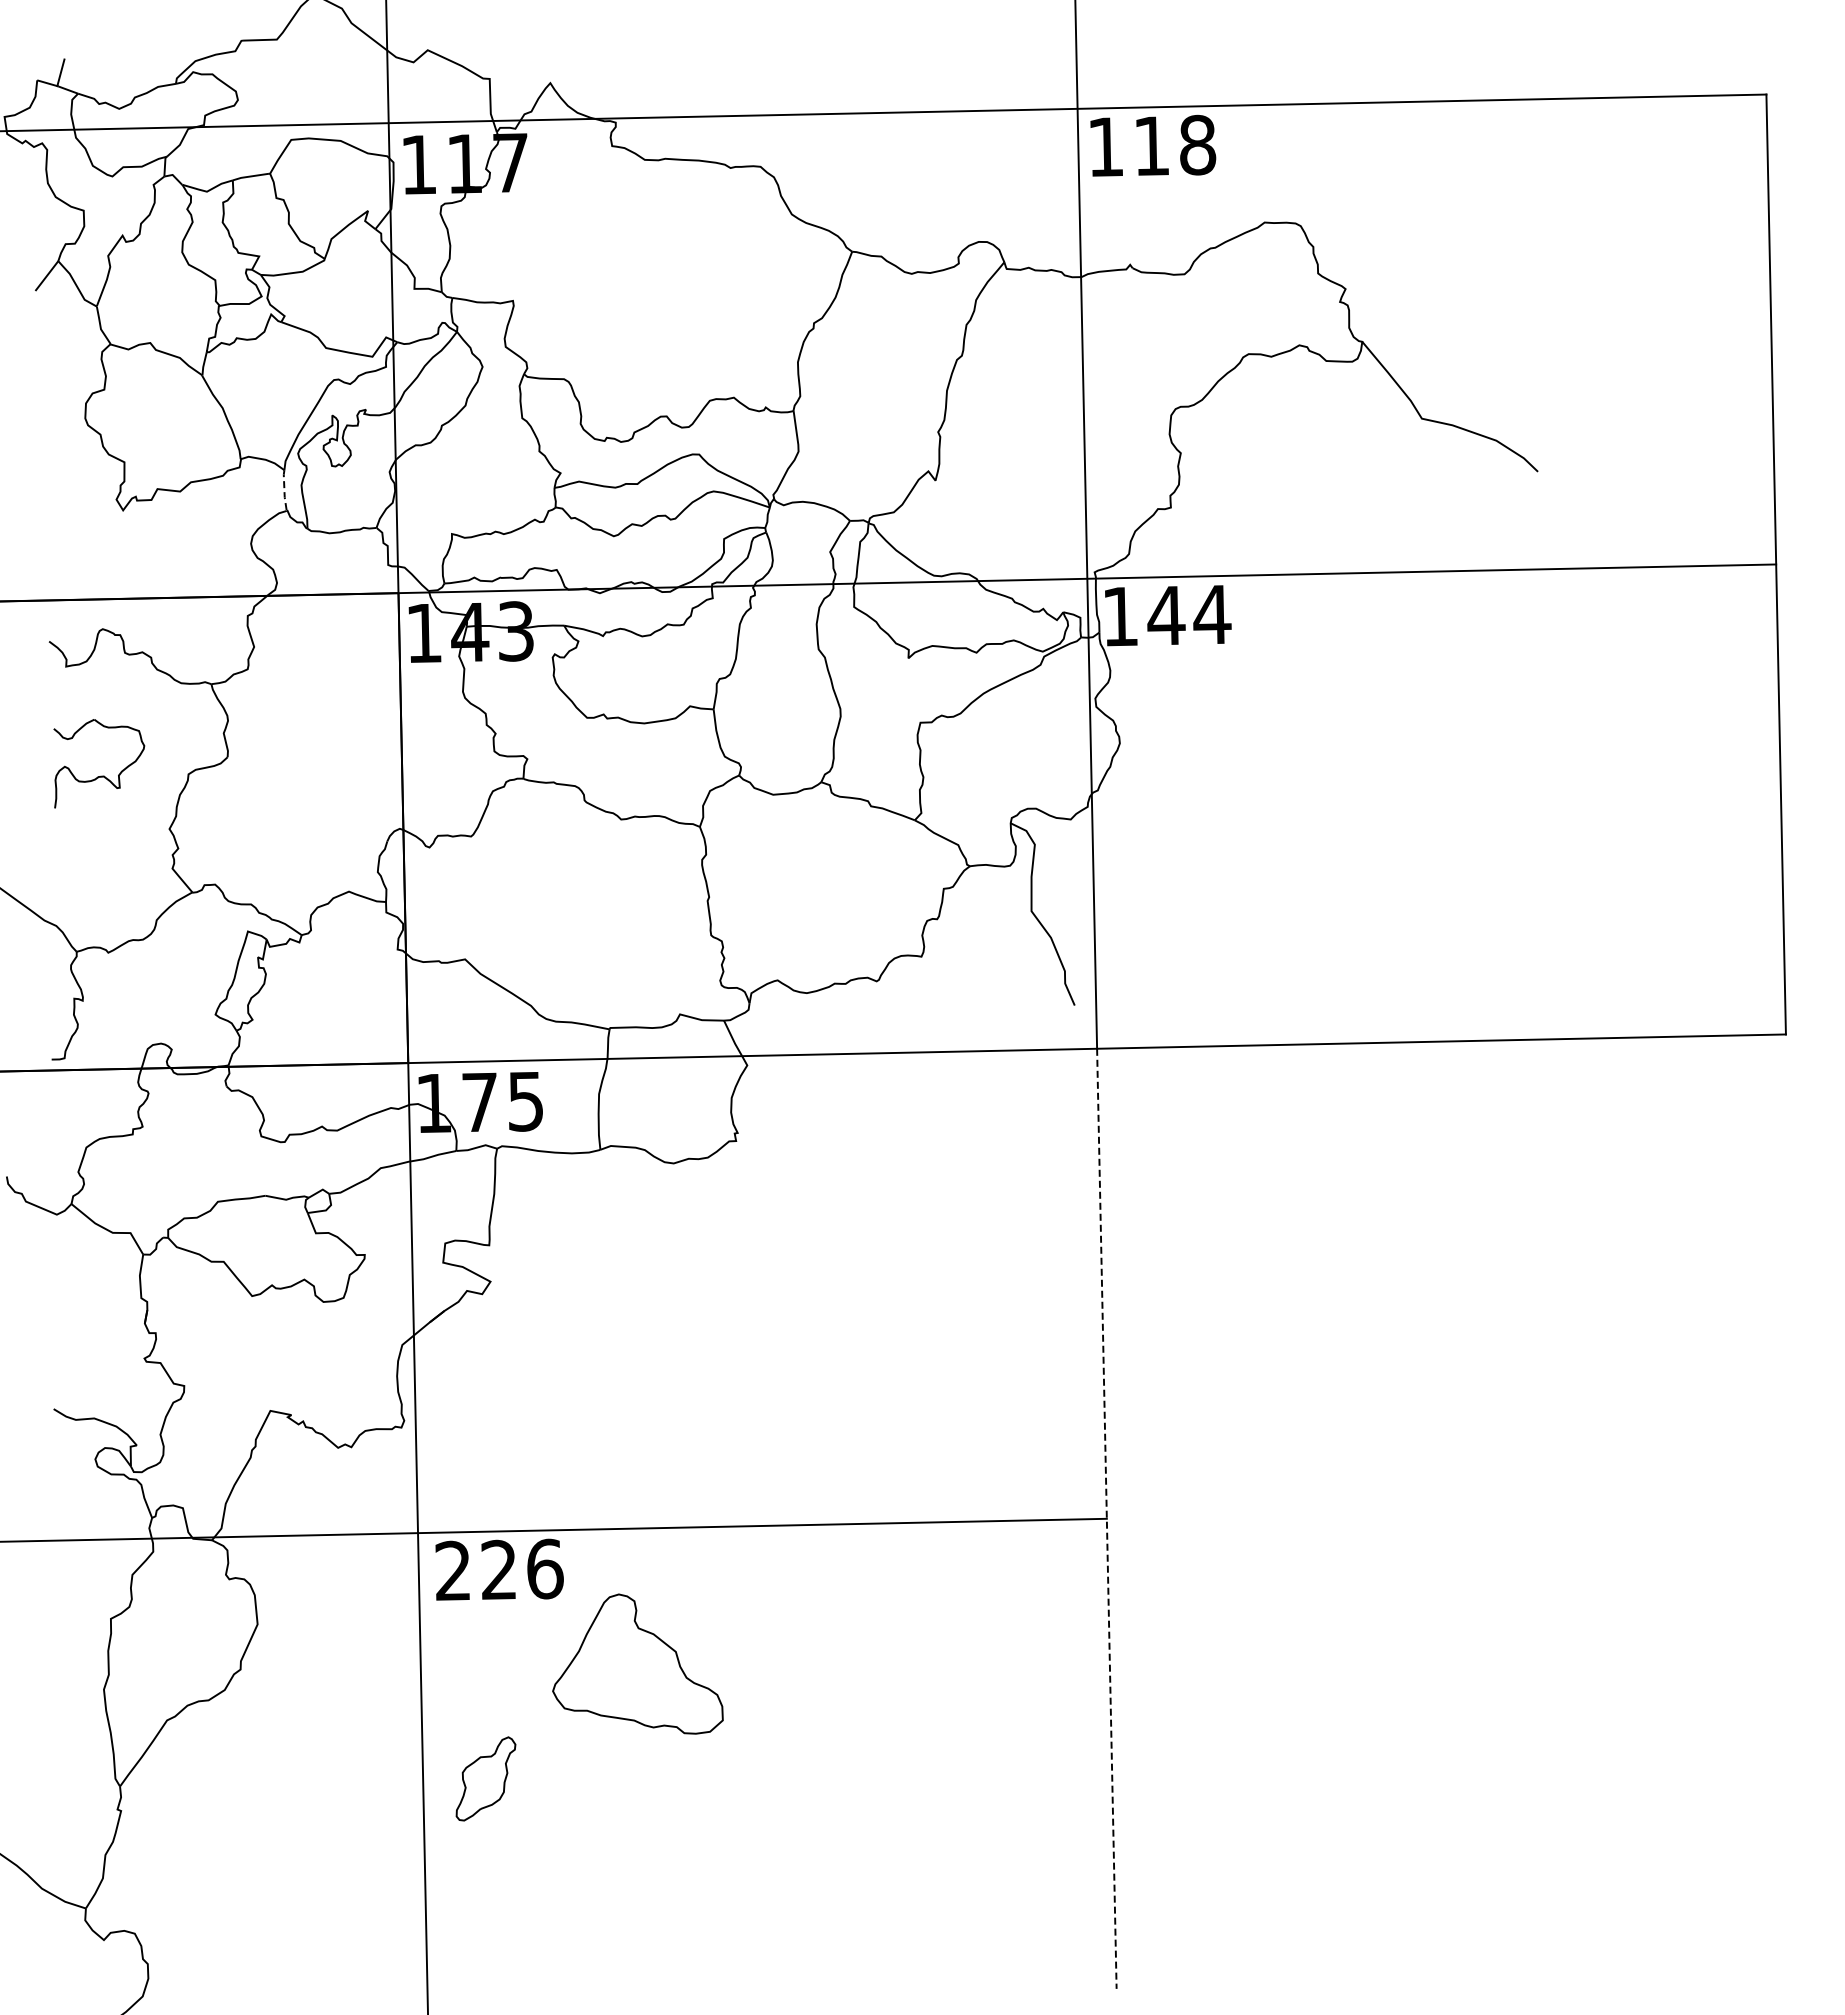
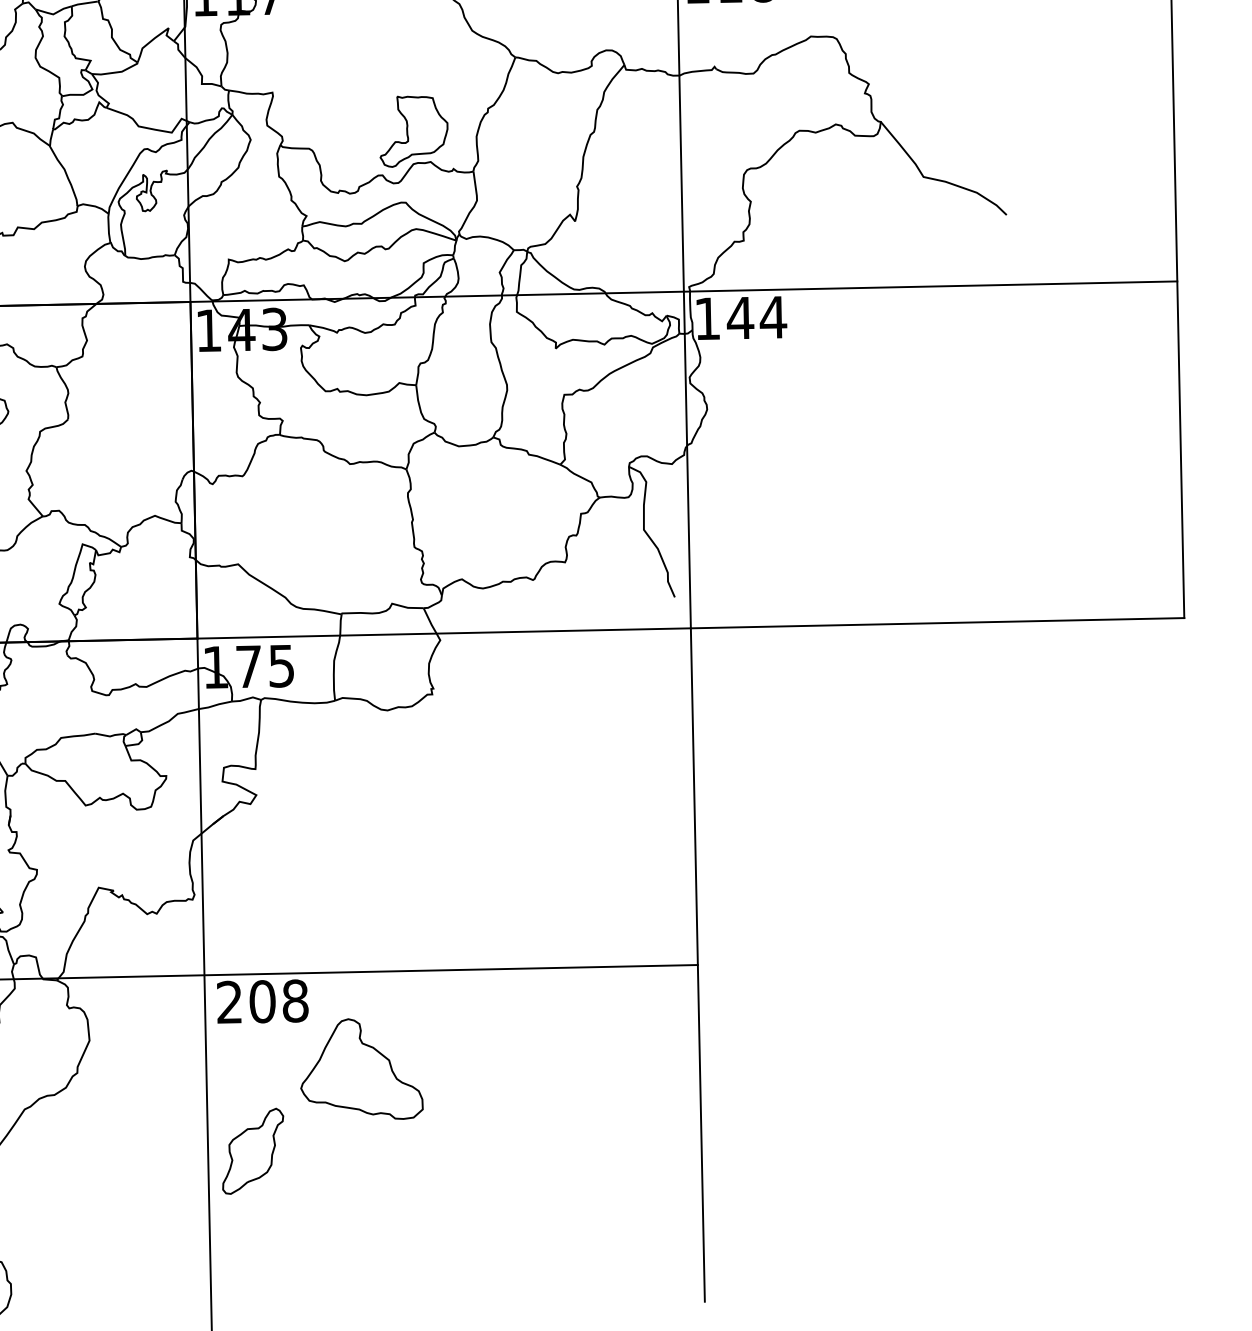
part: (710, 355) -> (413, 131), added
line: (284, 490) -> (108, 228), dashed -> solid
line: (1106, 1519) -> (697, 965), dashed -> solid
text: (522, 1569) -> (279, 1001), 226 -> 208
part: (485, 1778) -> (252, 1151), size x1.43

